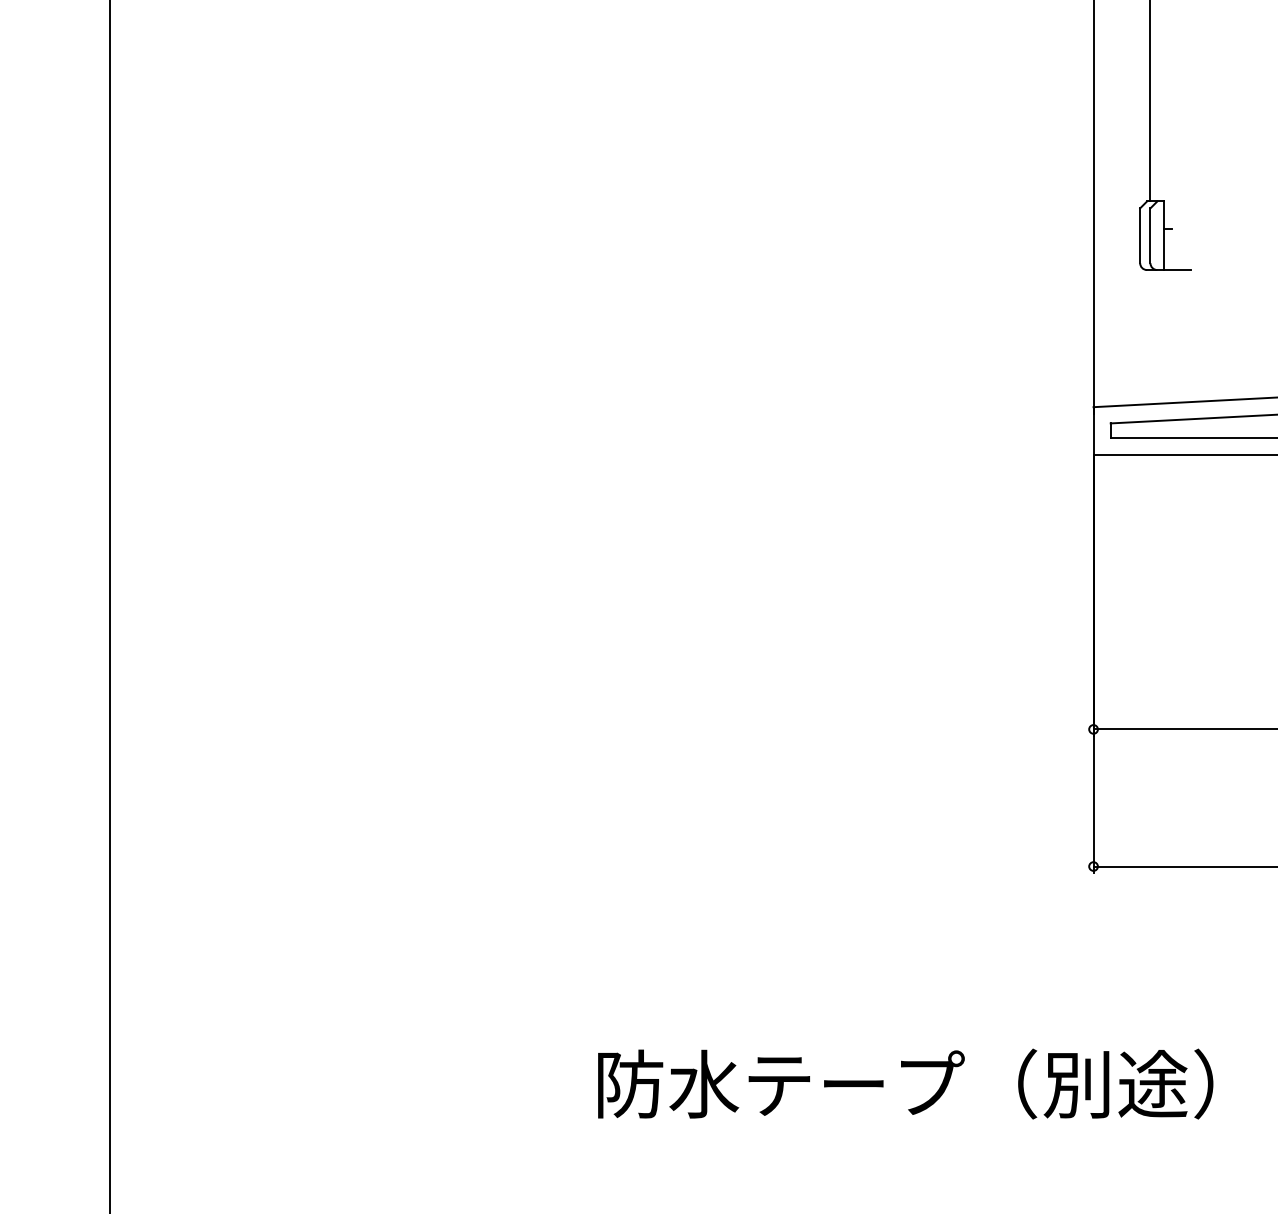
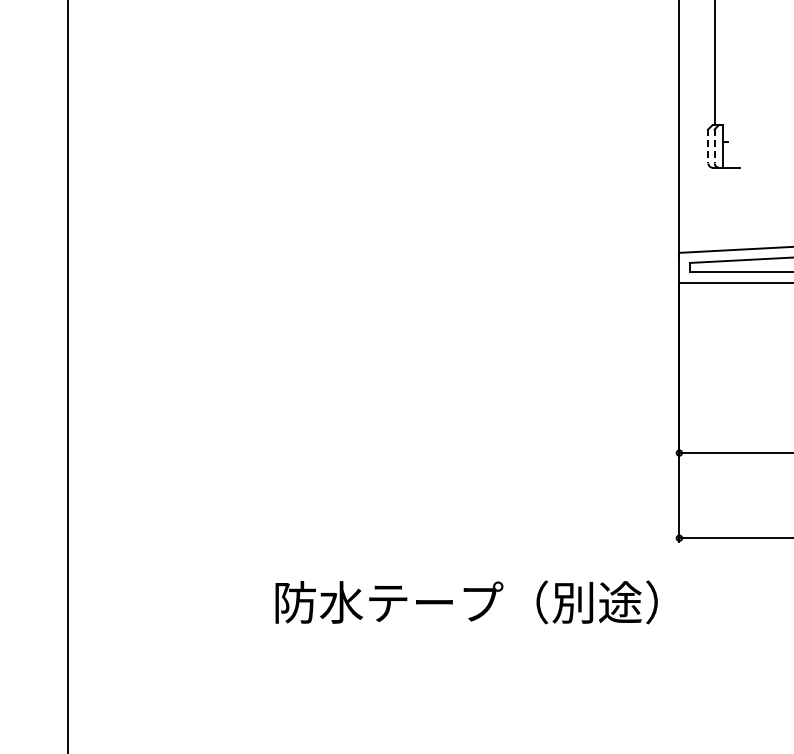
line: (1140, 235) -> (708, 146), solid -> dashed
line: (1150, 235) -> (714, 146), solid -> dashed
text: (905, 1084) -> (466, 602), moved

